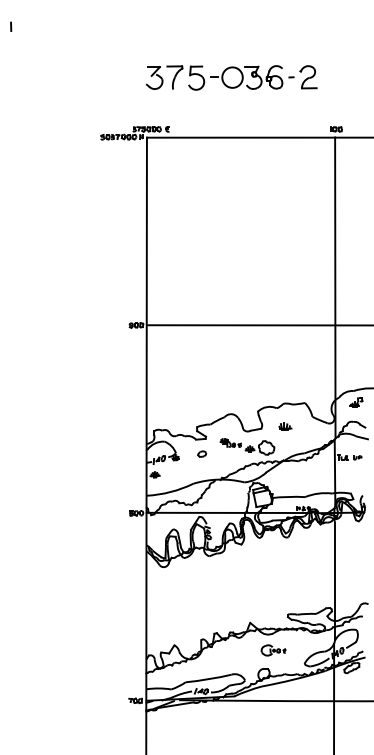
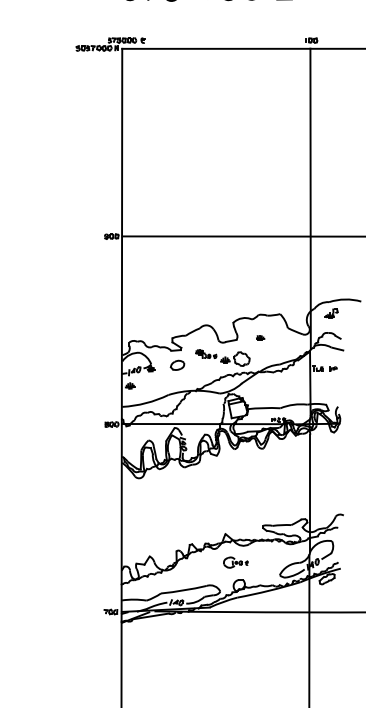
part: (284, 426) -> (259, 337), size x0.62
part: (201, 453) -> (176, 364), size x1.67
part: (273, 650) -> (235, 562), moved

